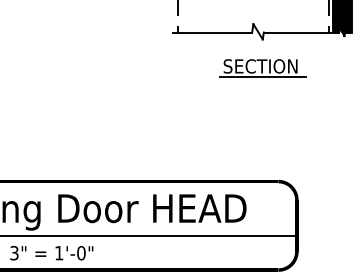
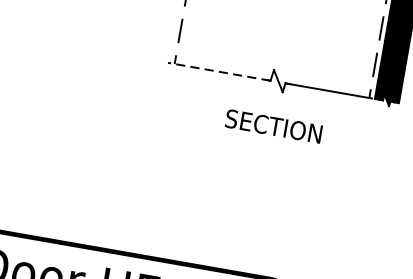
line: (212, 32) -> (219, 71), solid -> dashed
line: (262, 76) -> (273, 139), removed

